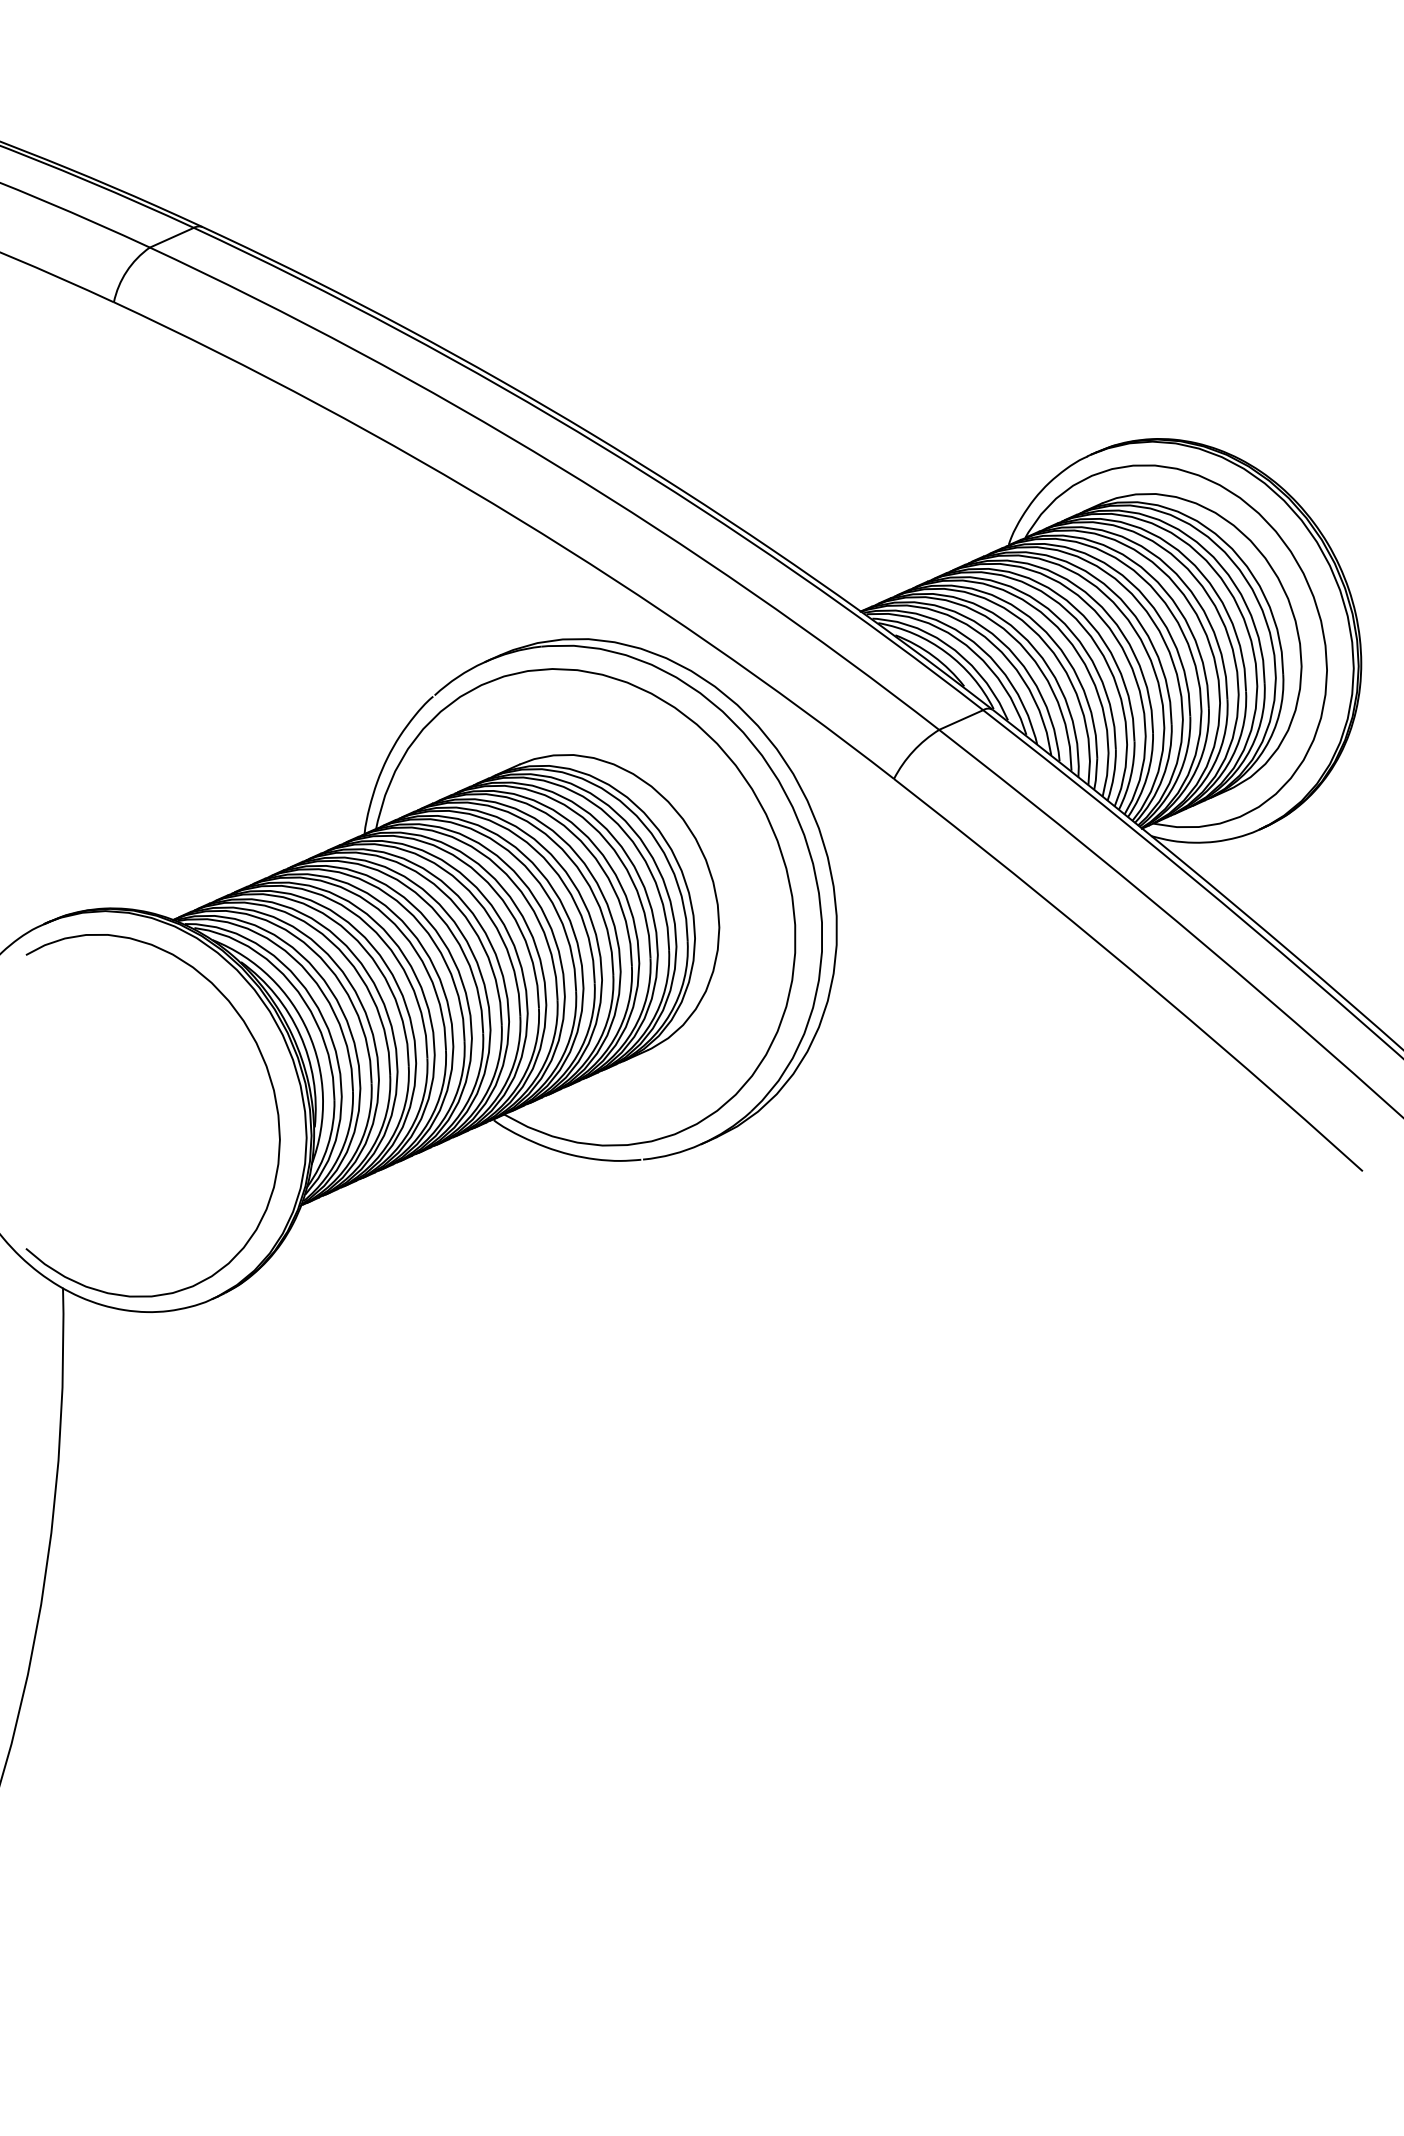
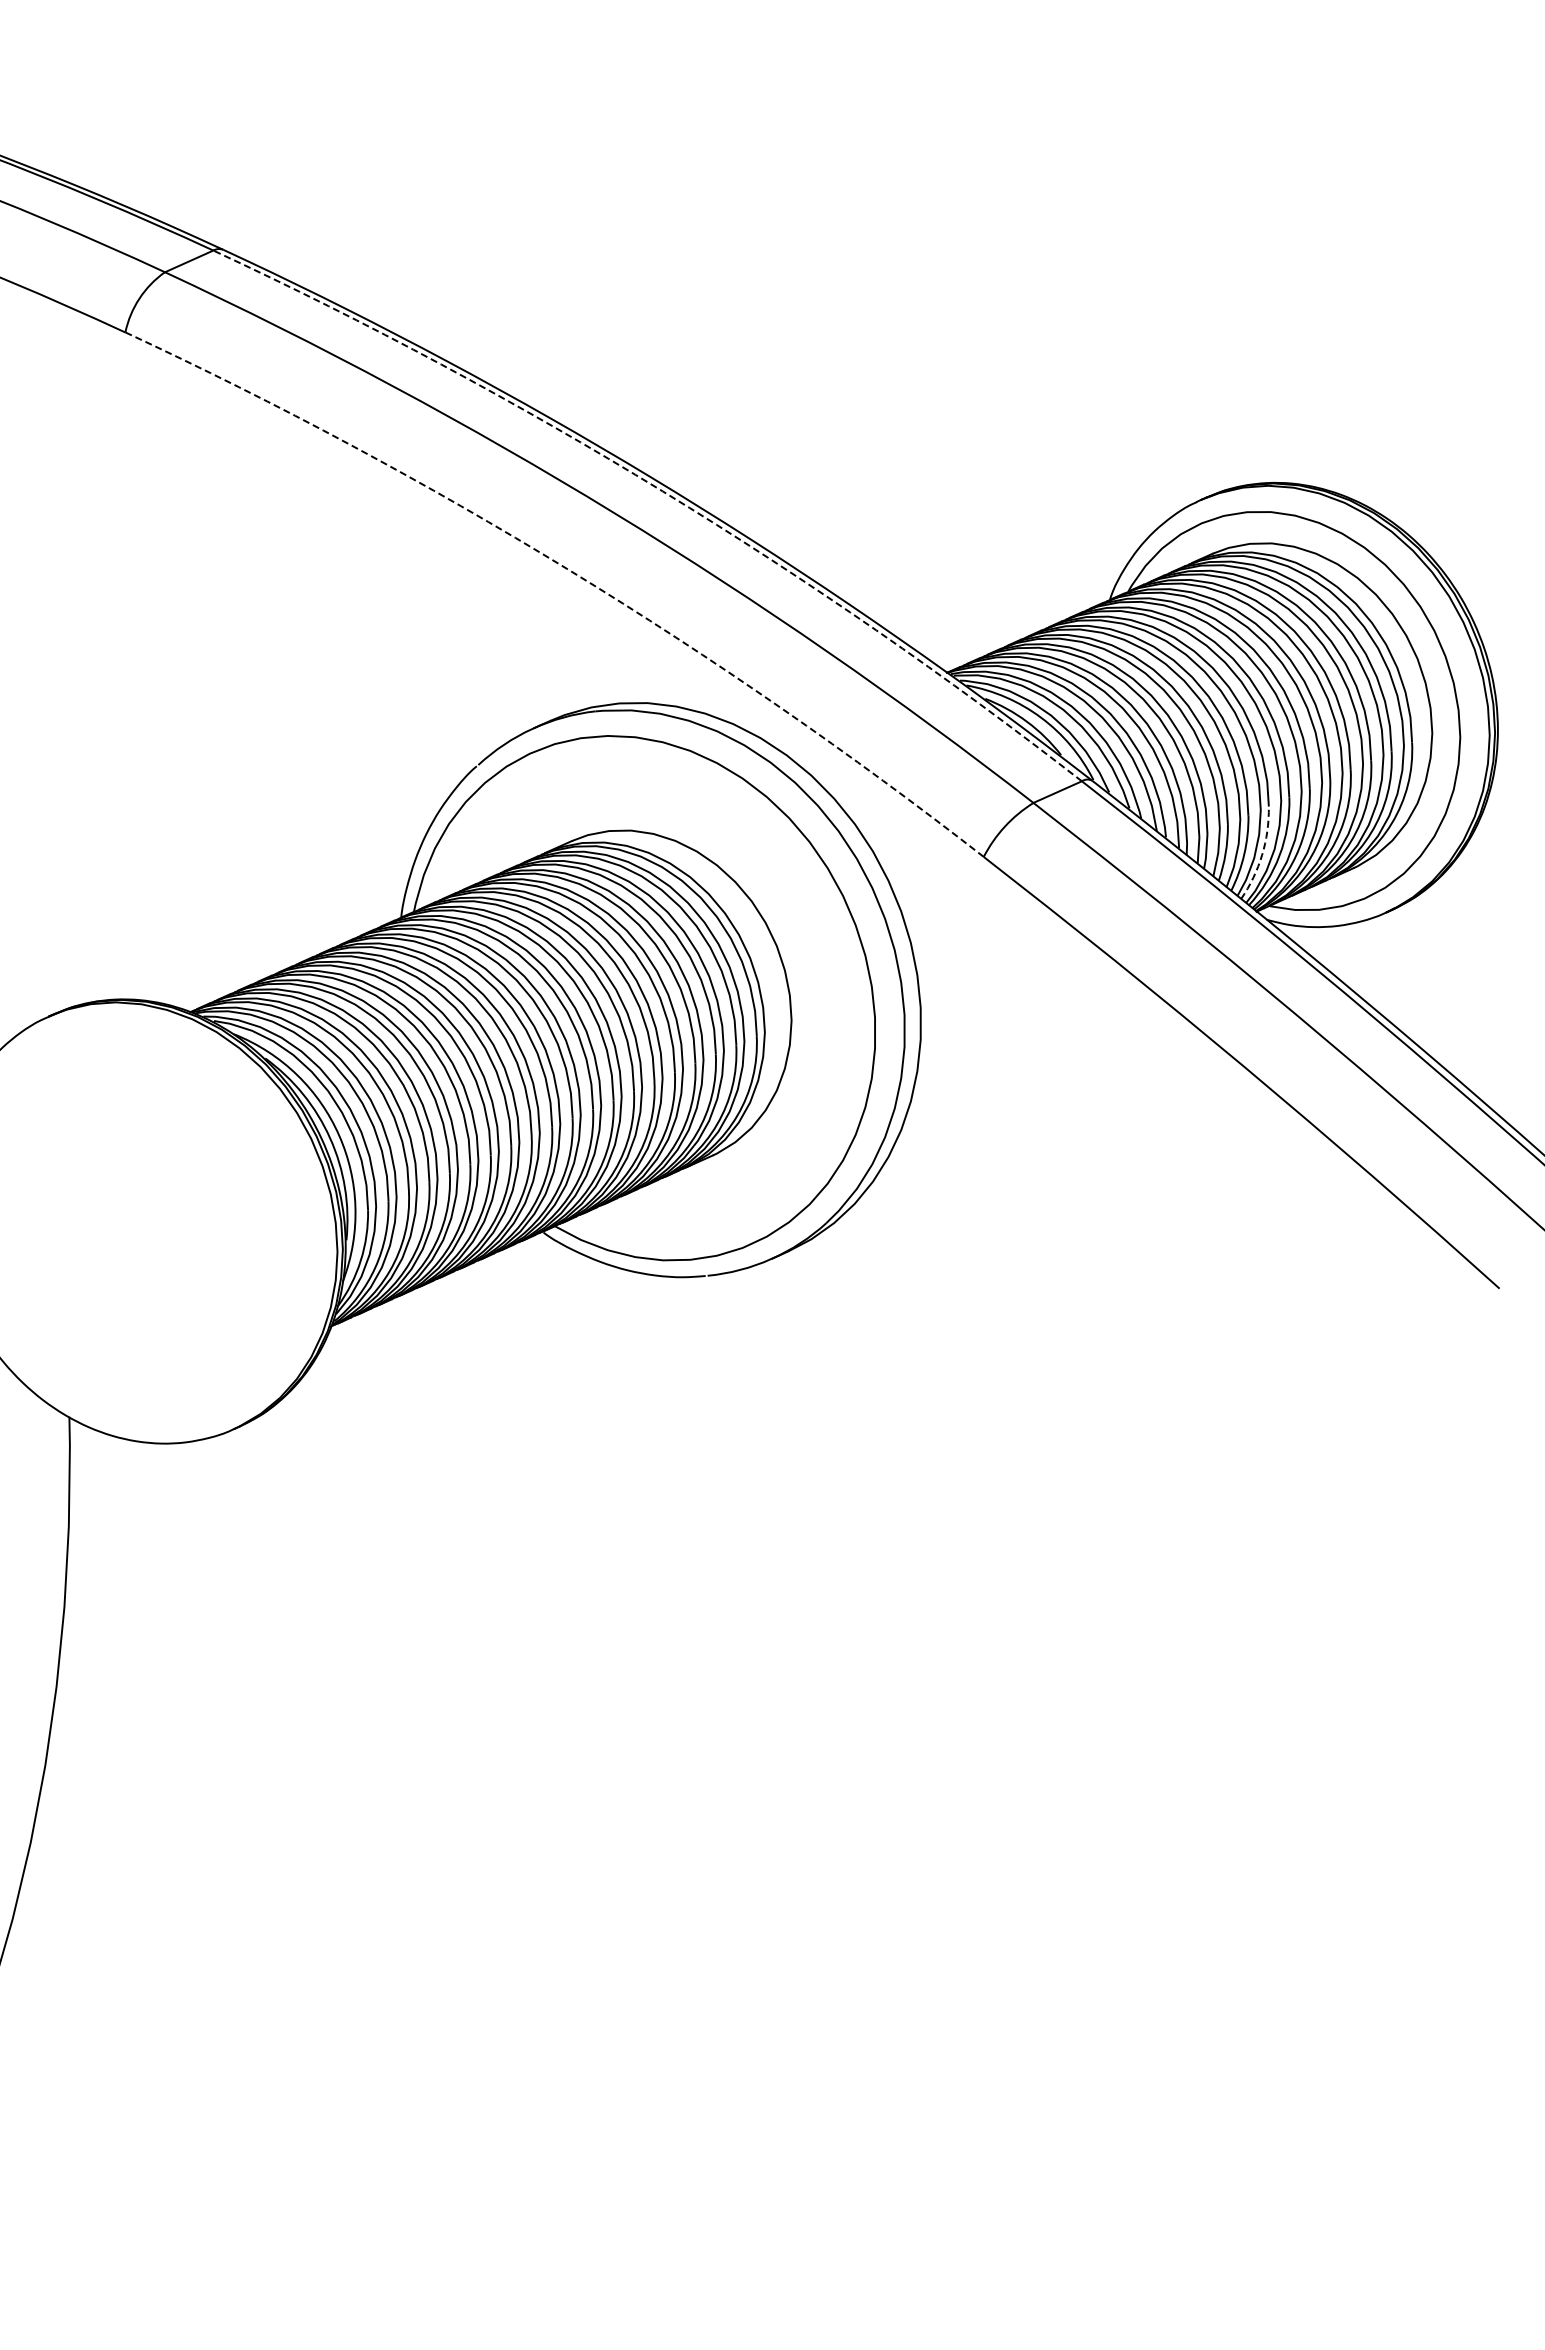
arc: (602, 446) -> (662, 491), solid -> dashed
arc: (517, 518) -> (569, 570), solid -> dashed
arc: (1147, 777) -> (1262, 855), solid -> dashed
curve: (268, 1076) -> (295, 1184), removed

